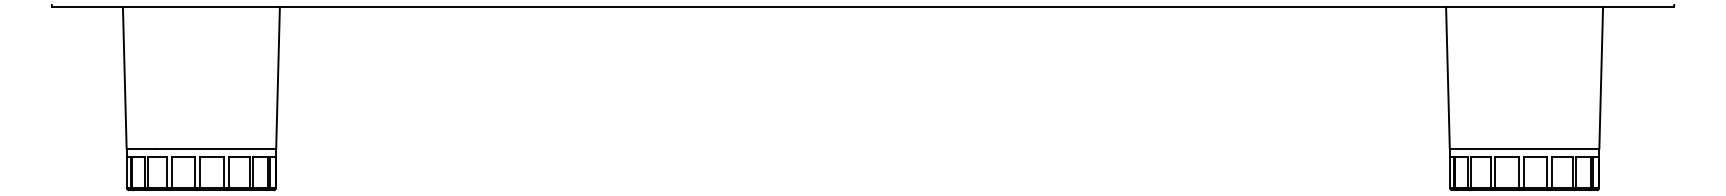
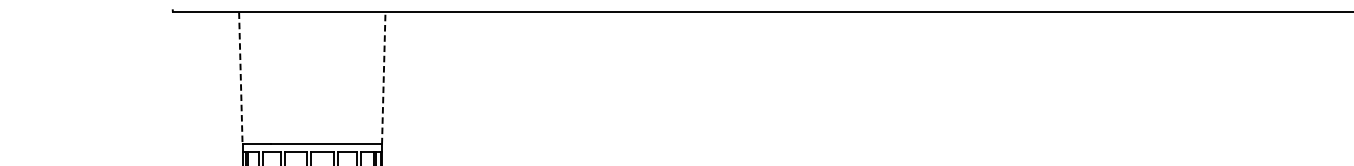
line: (124, 78) -> (240, 78), solid -> dashed
line: (278, 78) -> (384, 78), solid -> dashed

